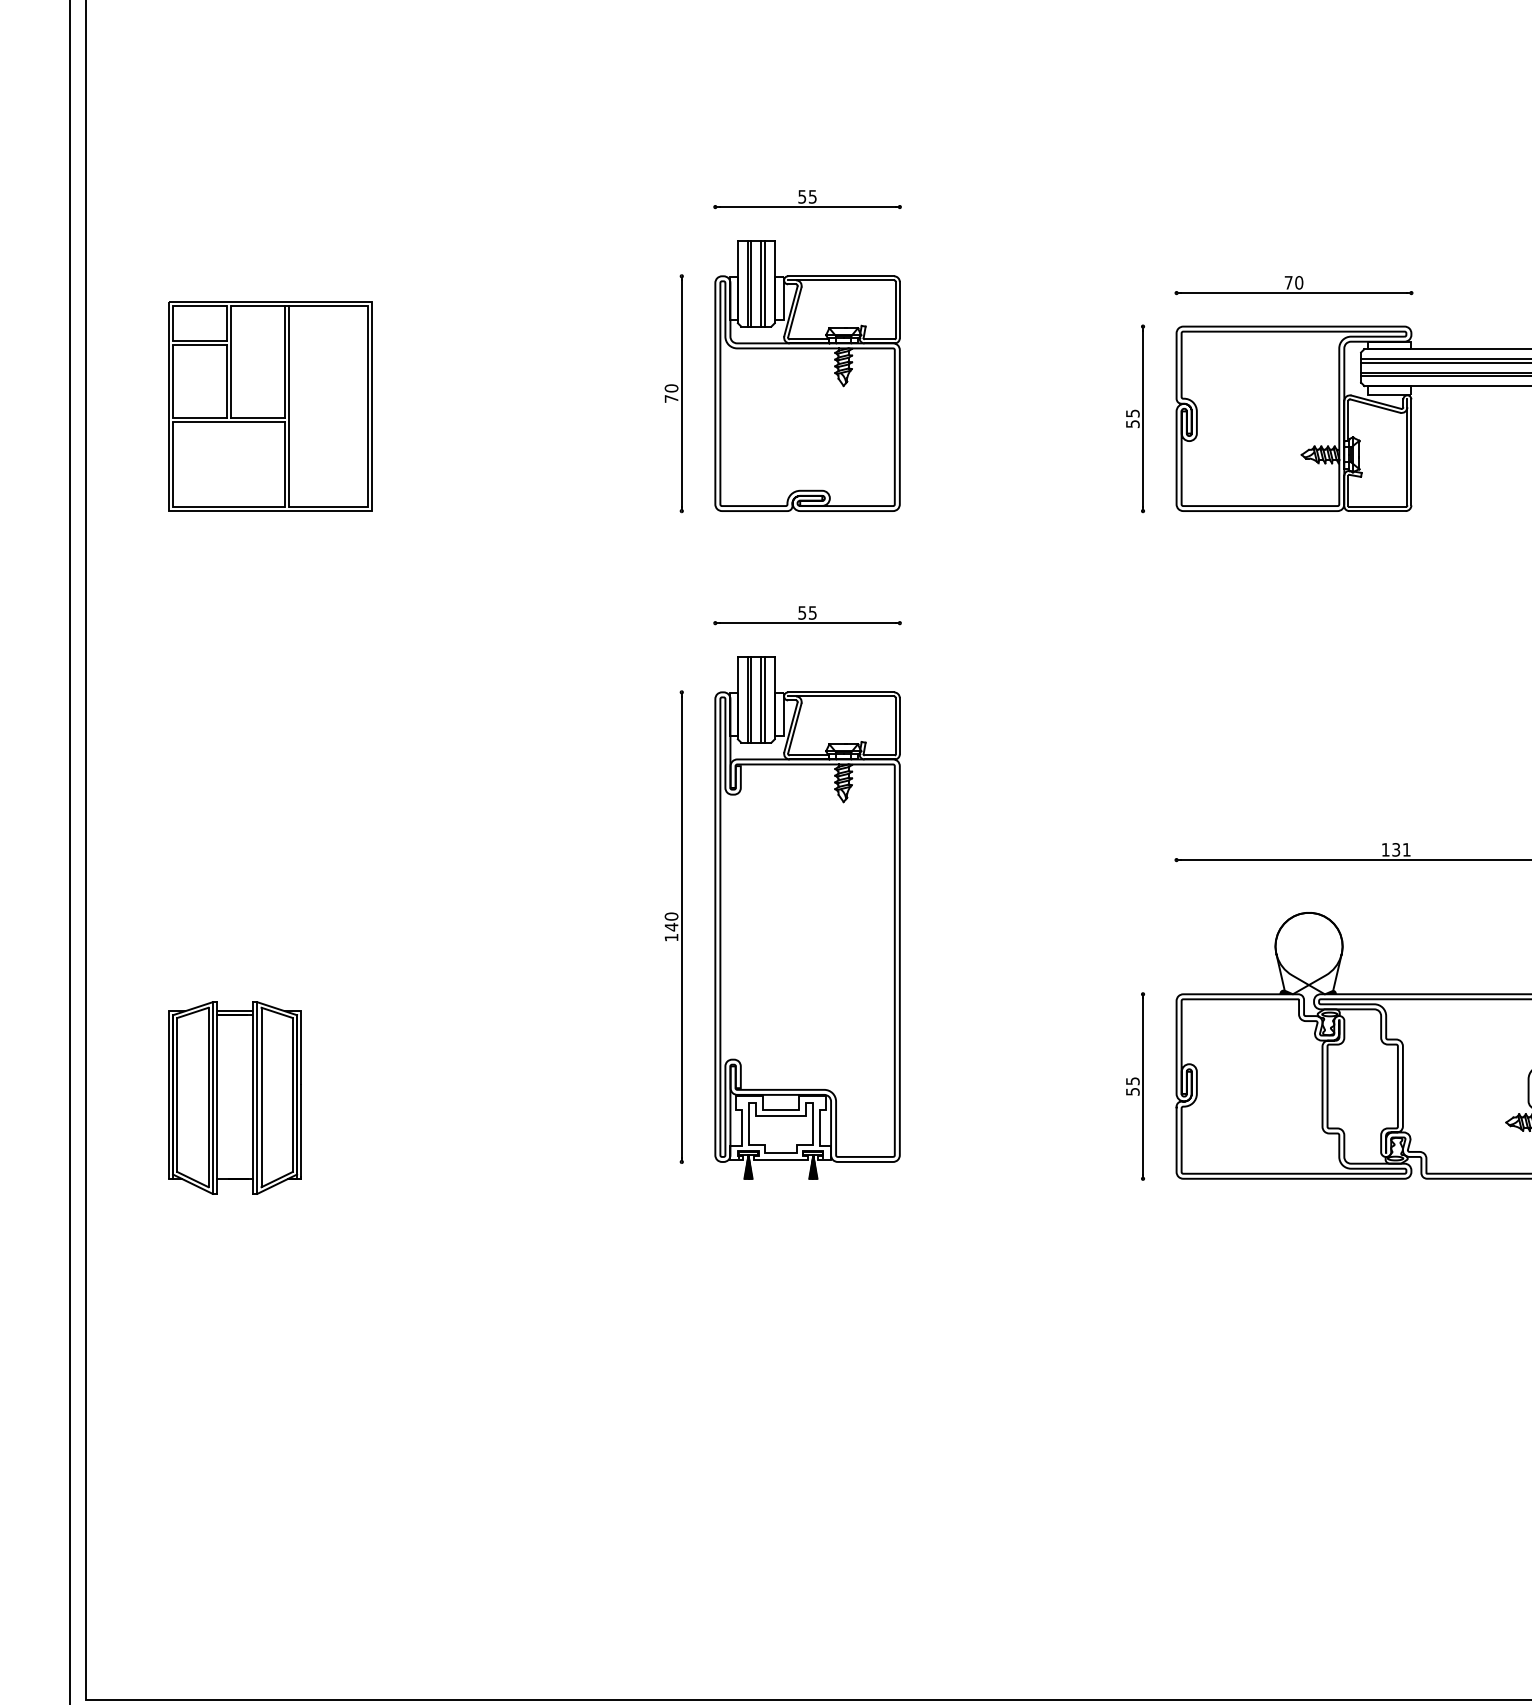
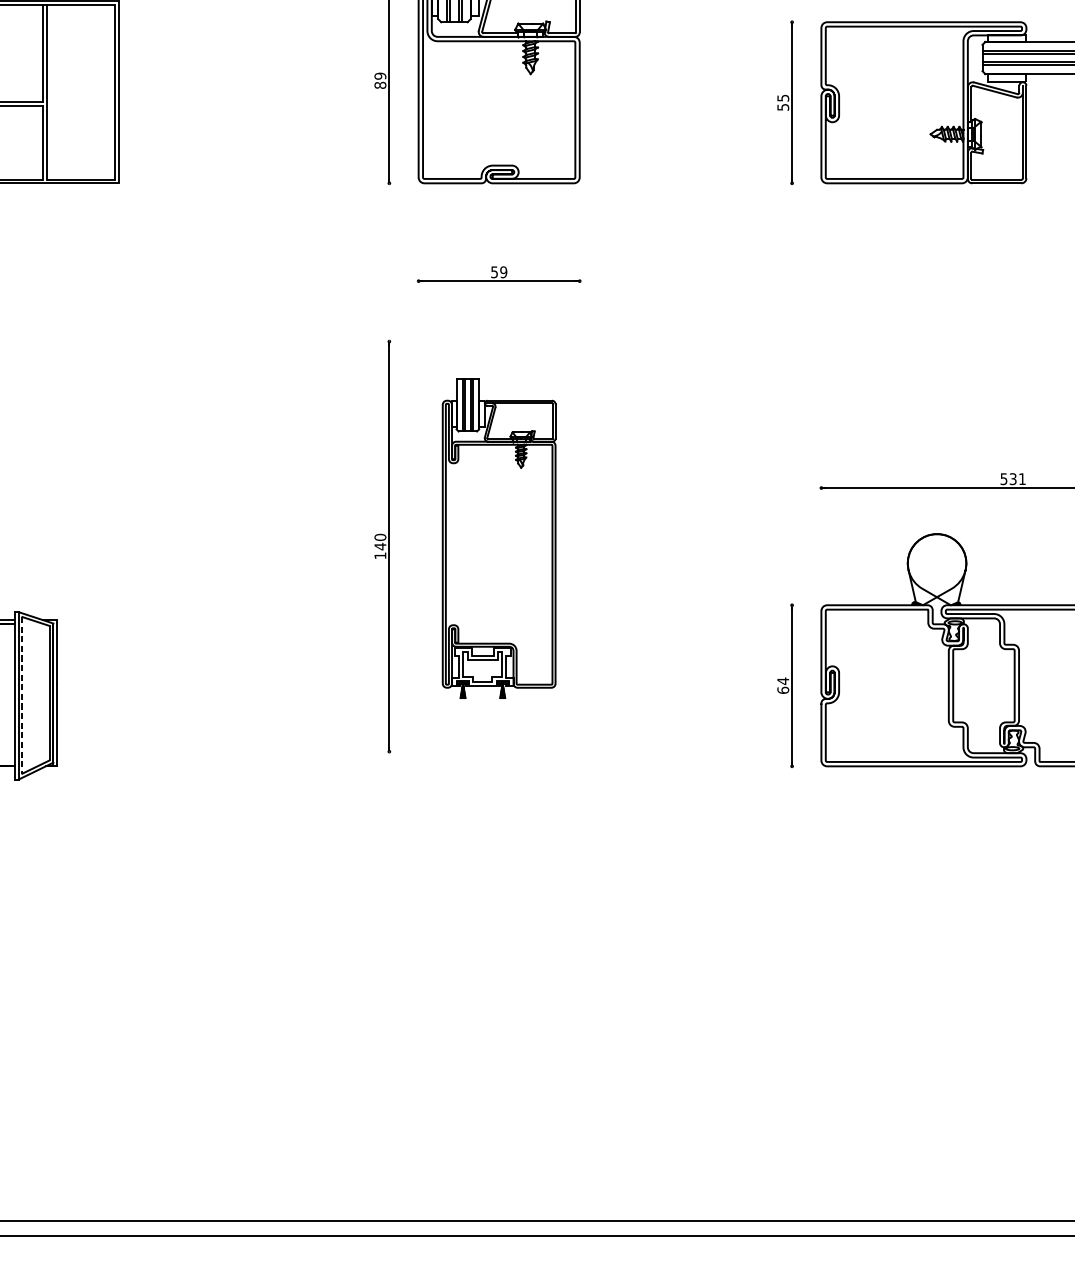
text: (671, 393) -> (380, 80), 70 -> 89
text: (812, 612) -> (503, 271), 55 -> 59
text: (1385, 849) -> (1003, 478), 131 -> 531
part: (807, 917) -> (499, 538), size x0.7
text: (1132, 1086) -> (782, 685), 55 -> 64
line: (261, 1097) -> (22, 695), solid -> dashed

